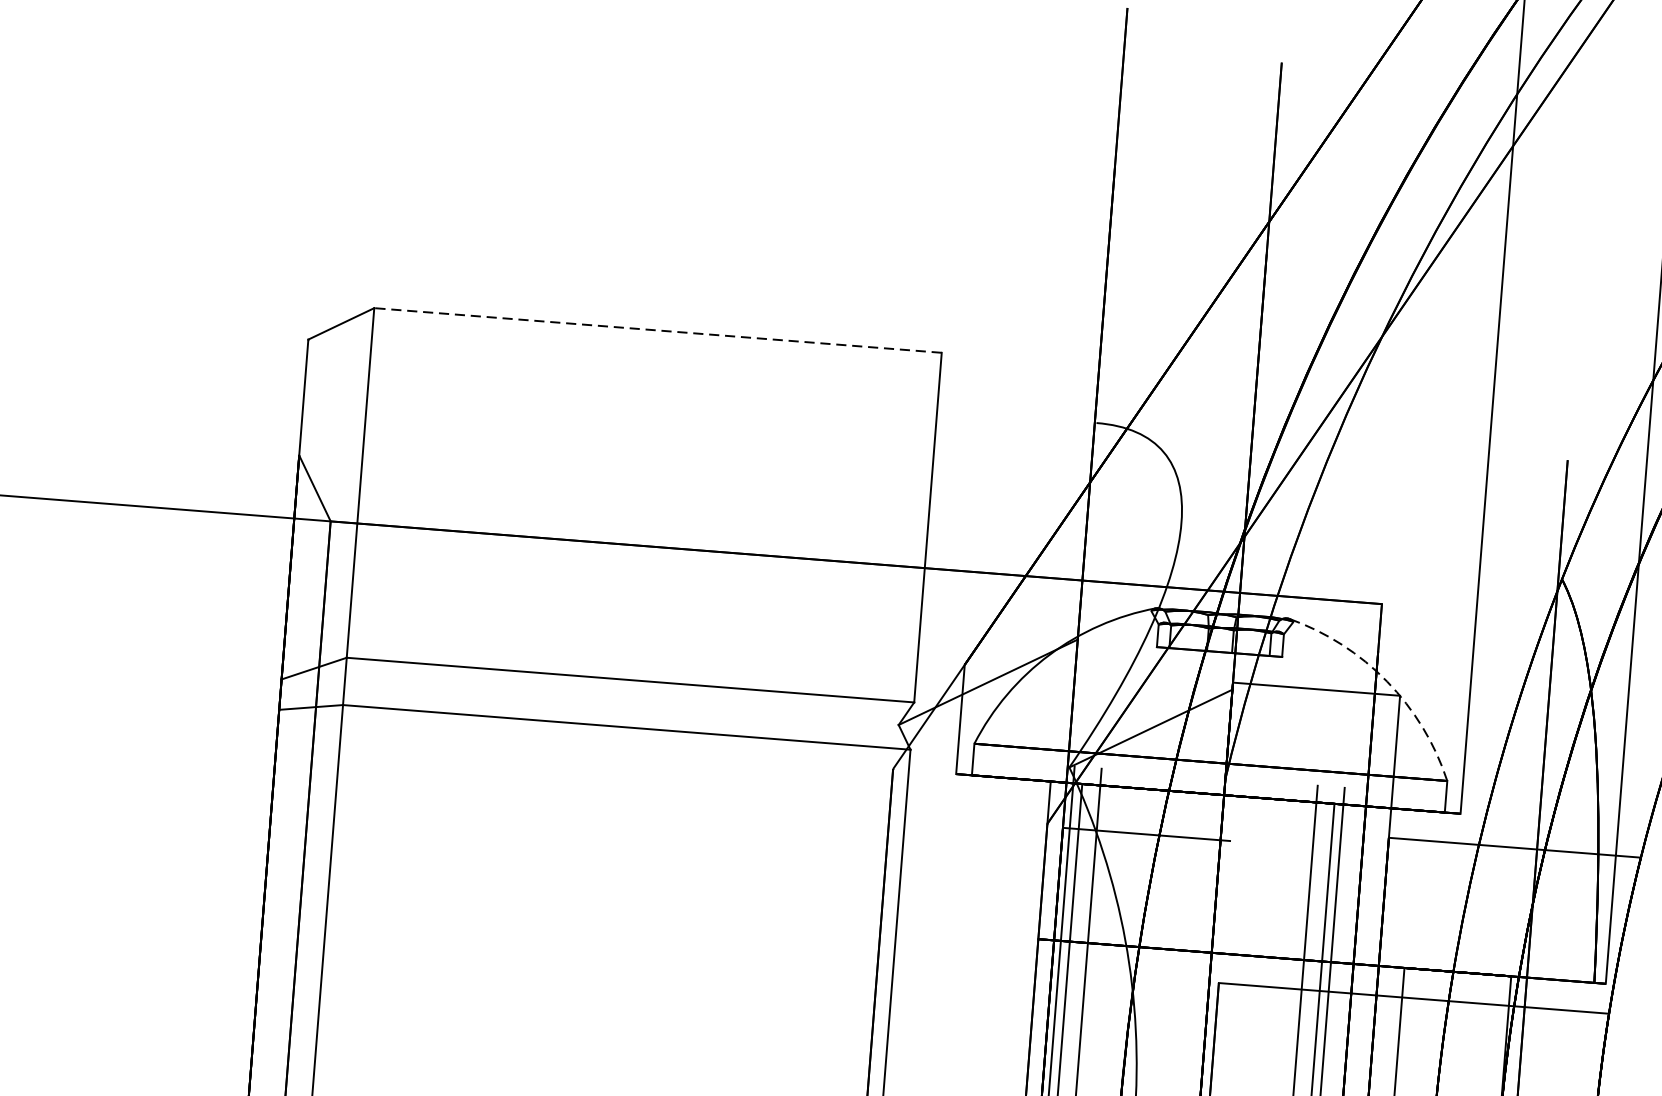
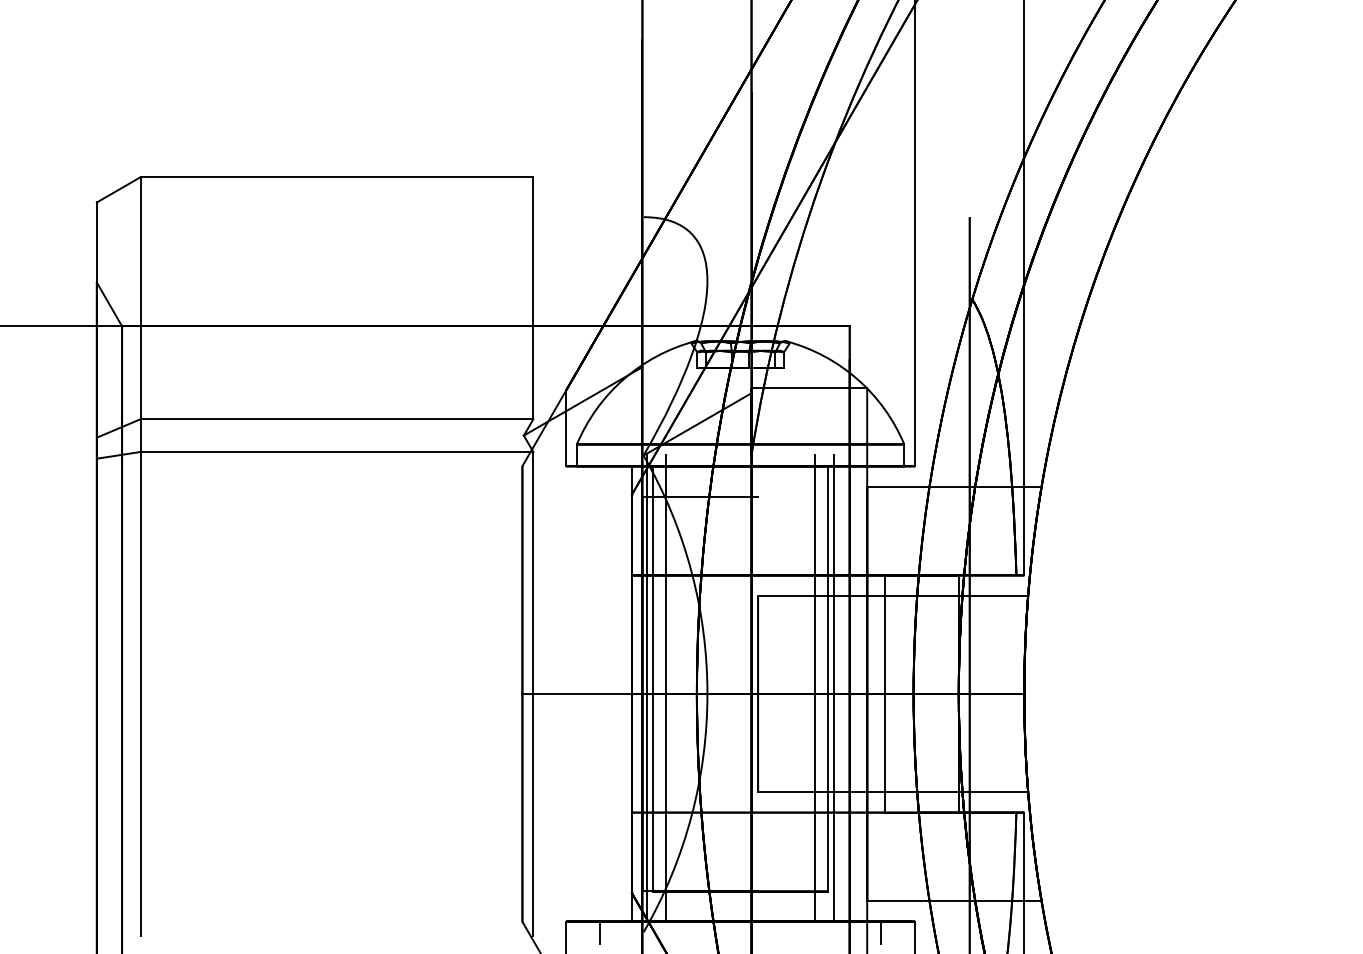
line: (657, 330) -> (336, 177), dashed -> solid
arc: (1387, 681) -> (857, 379), dashed -> solid

